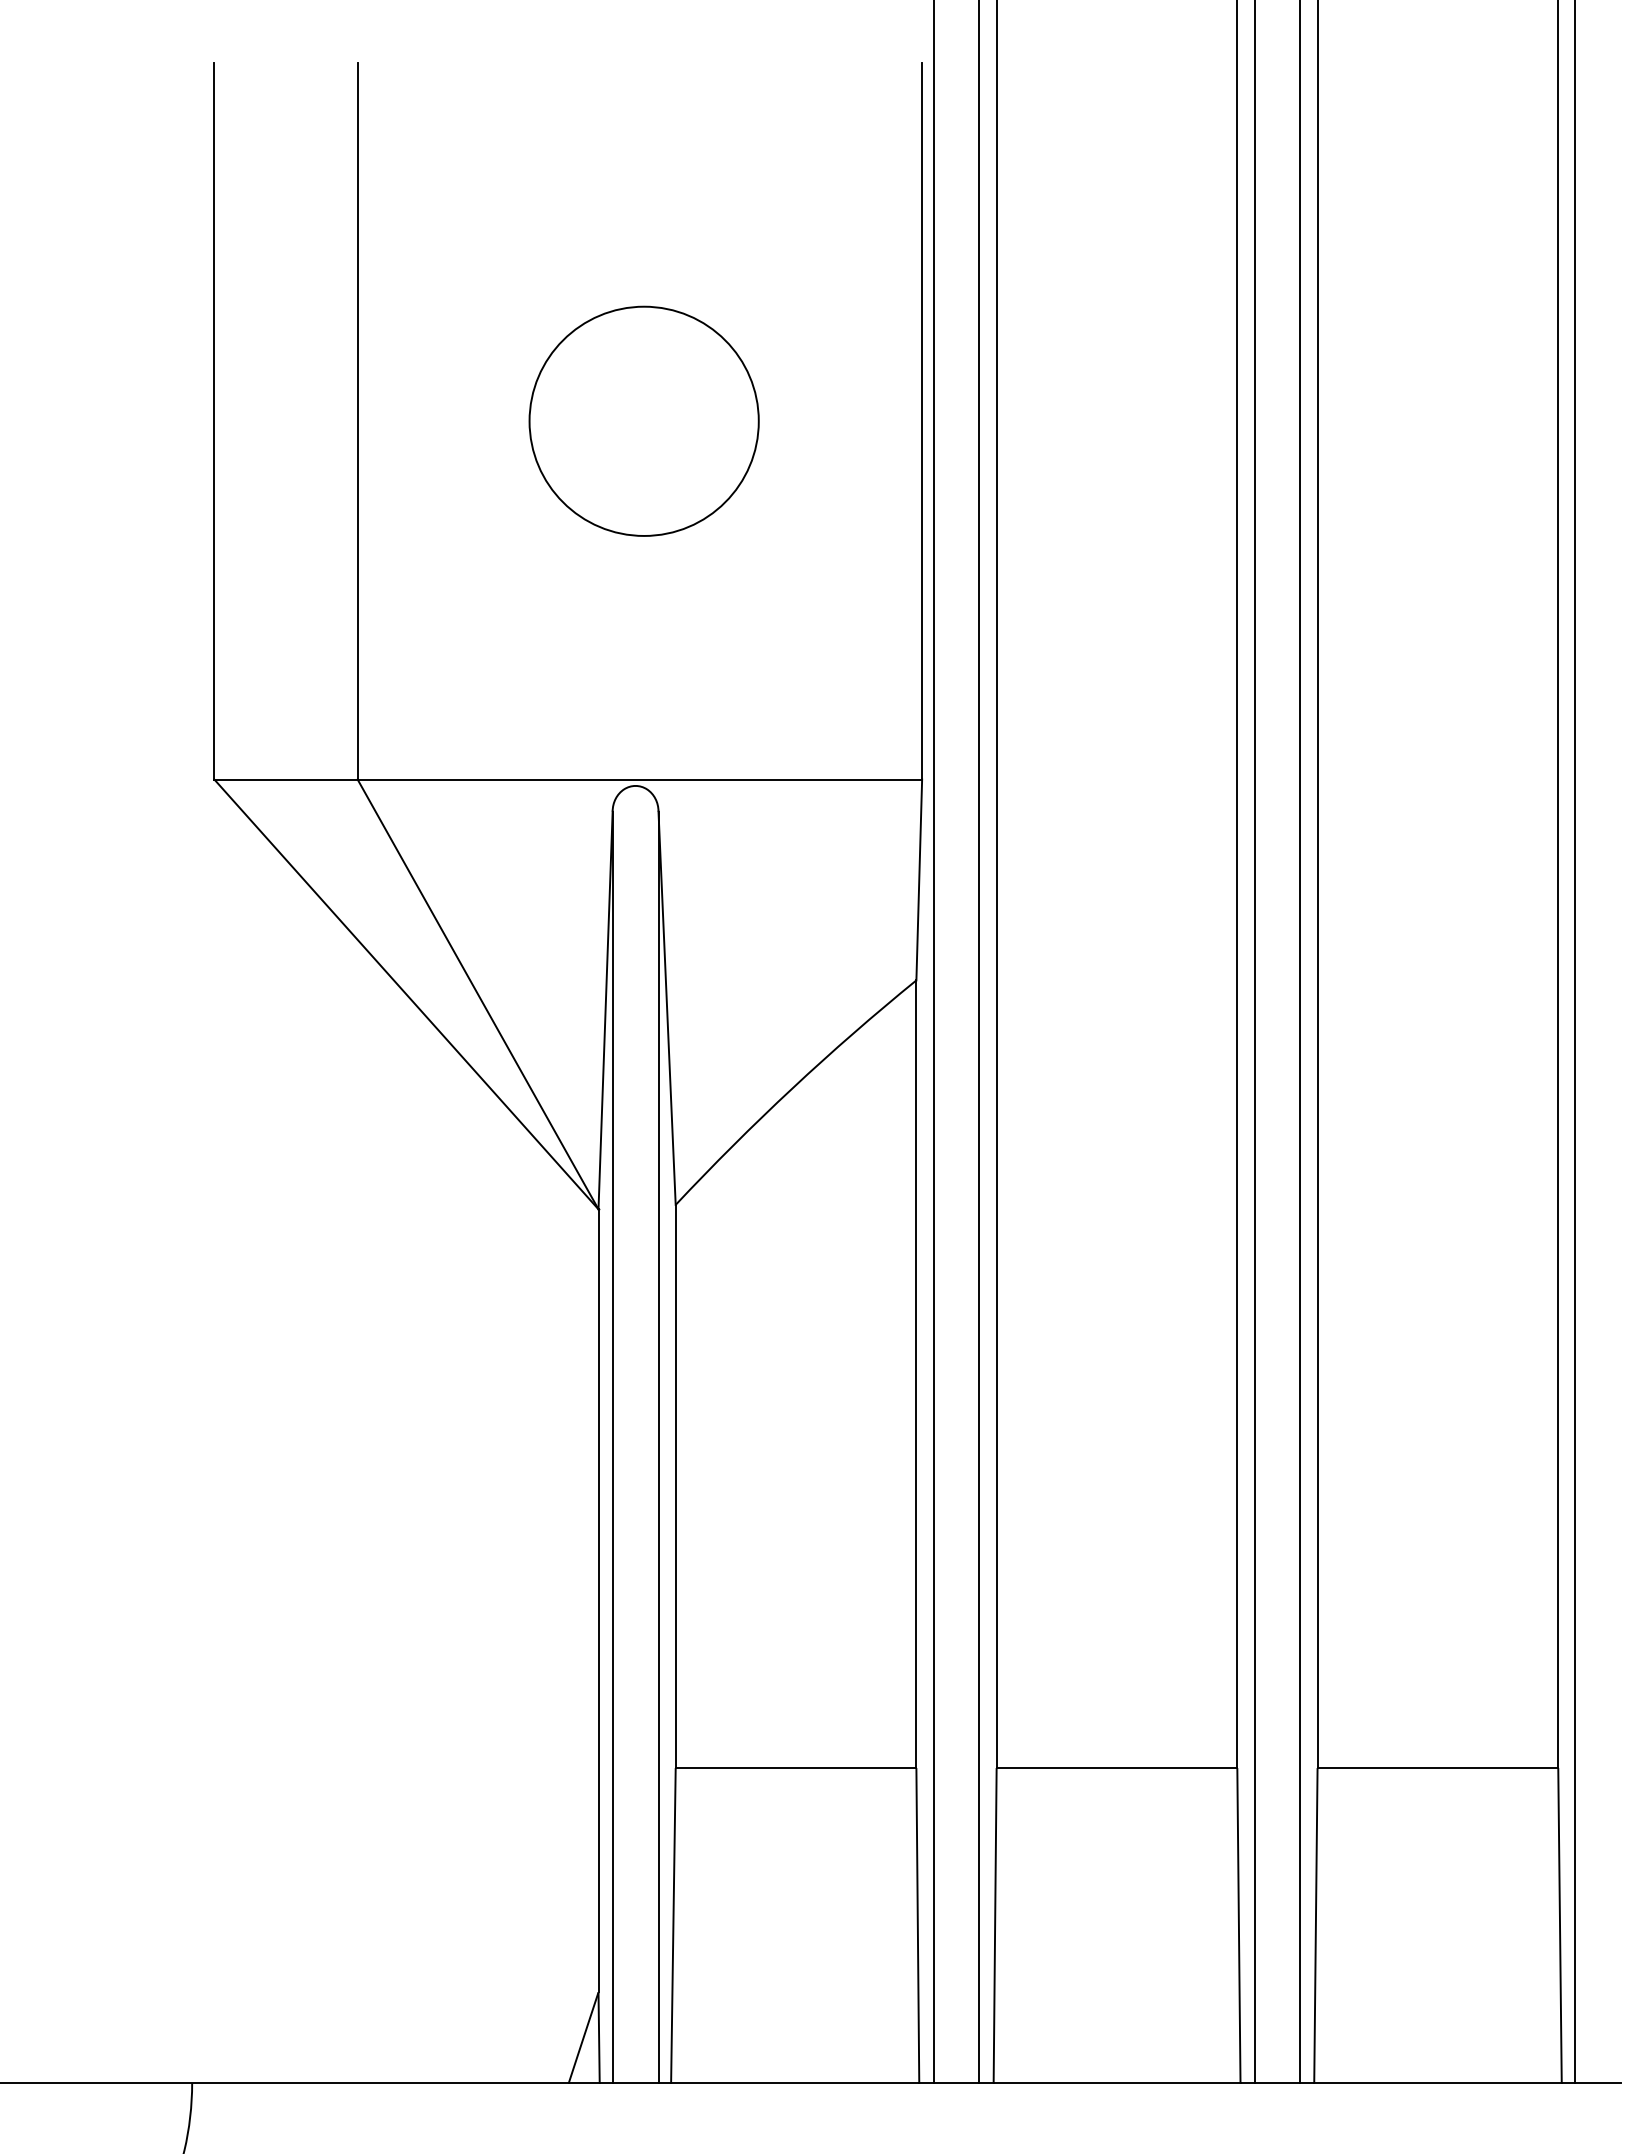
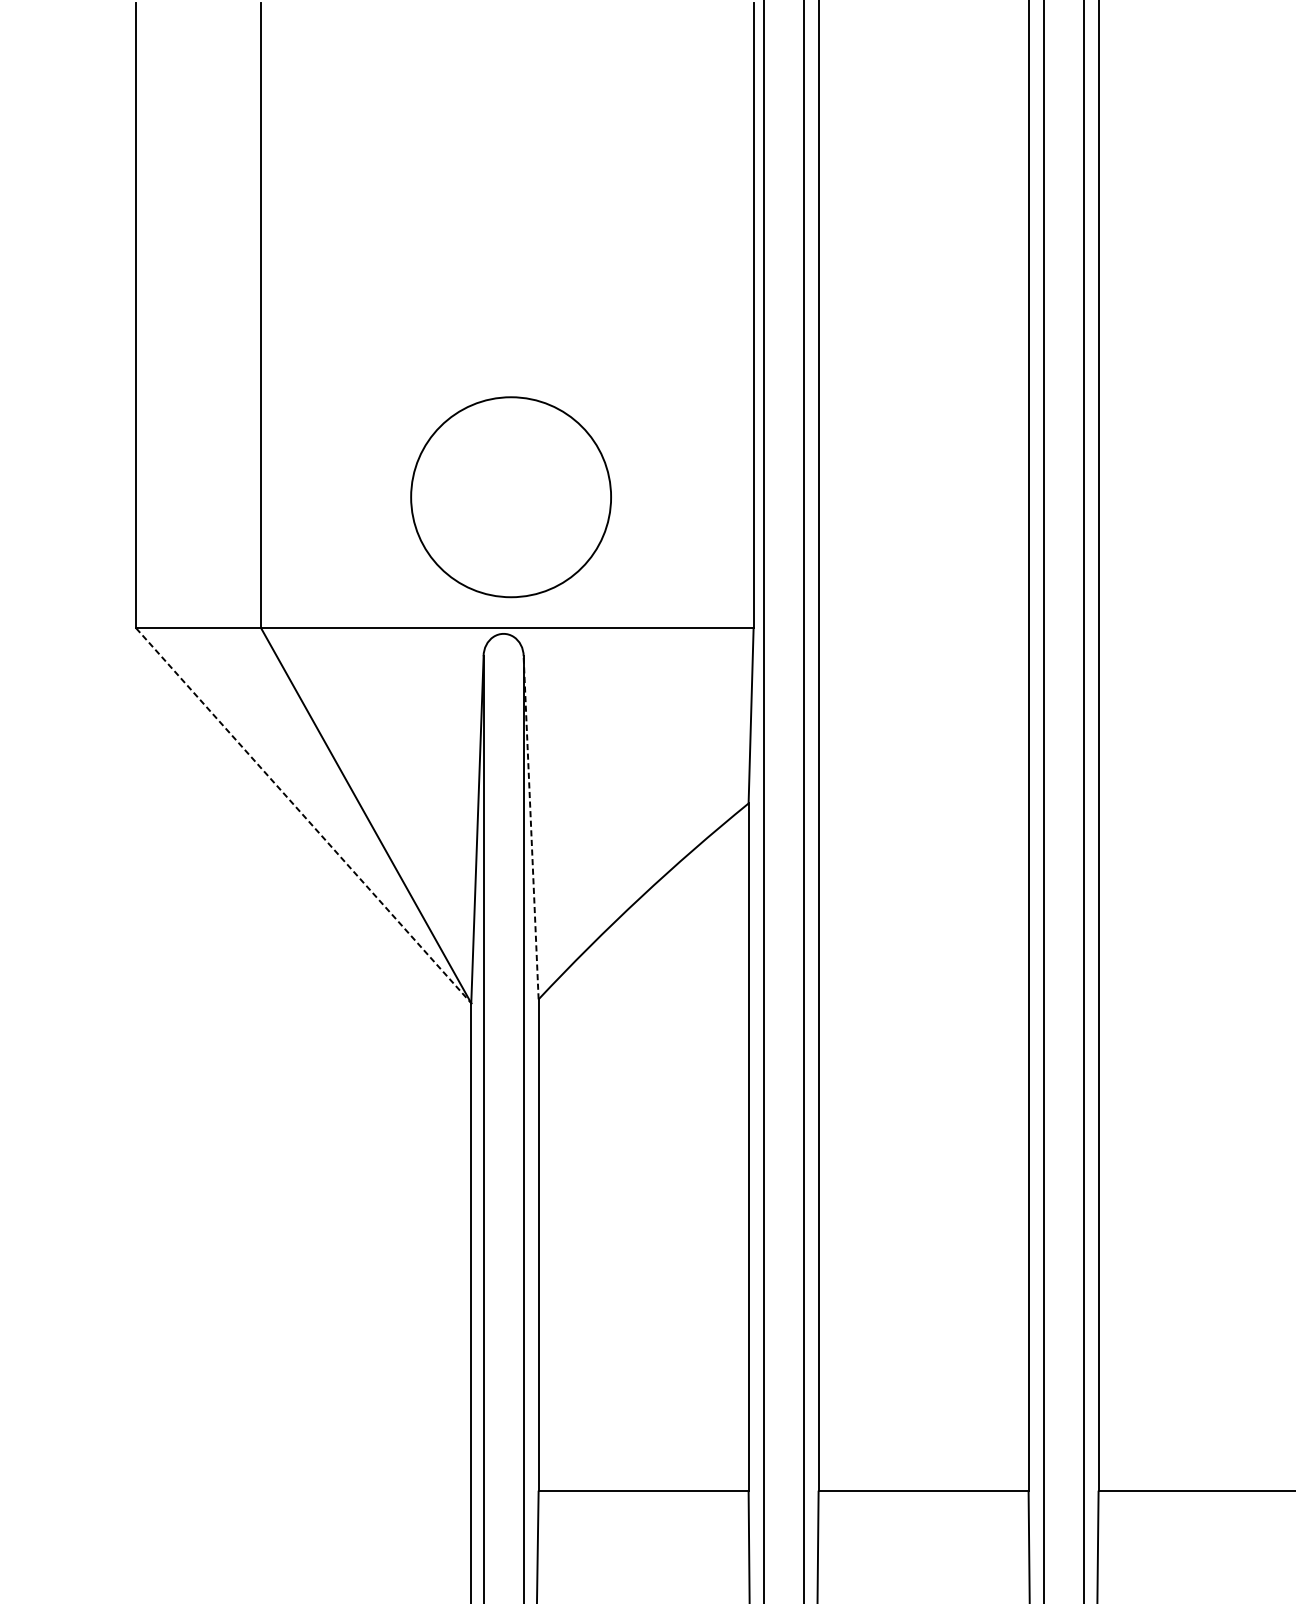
circle: (643, 420) -> (510, 496), moved
line: (406, 994) -> (303, 815), solid -> dashed
line: (667, 1008) -> (531, 828), solid -> dashed

